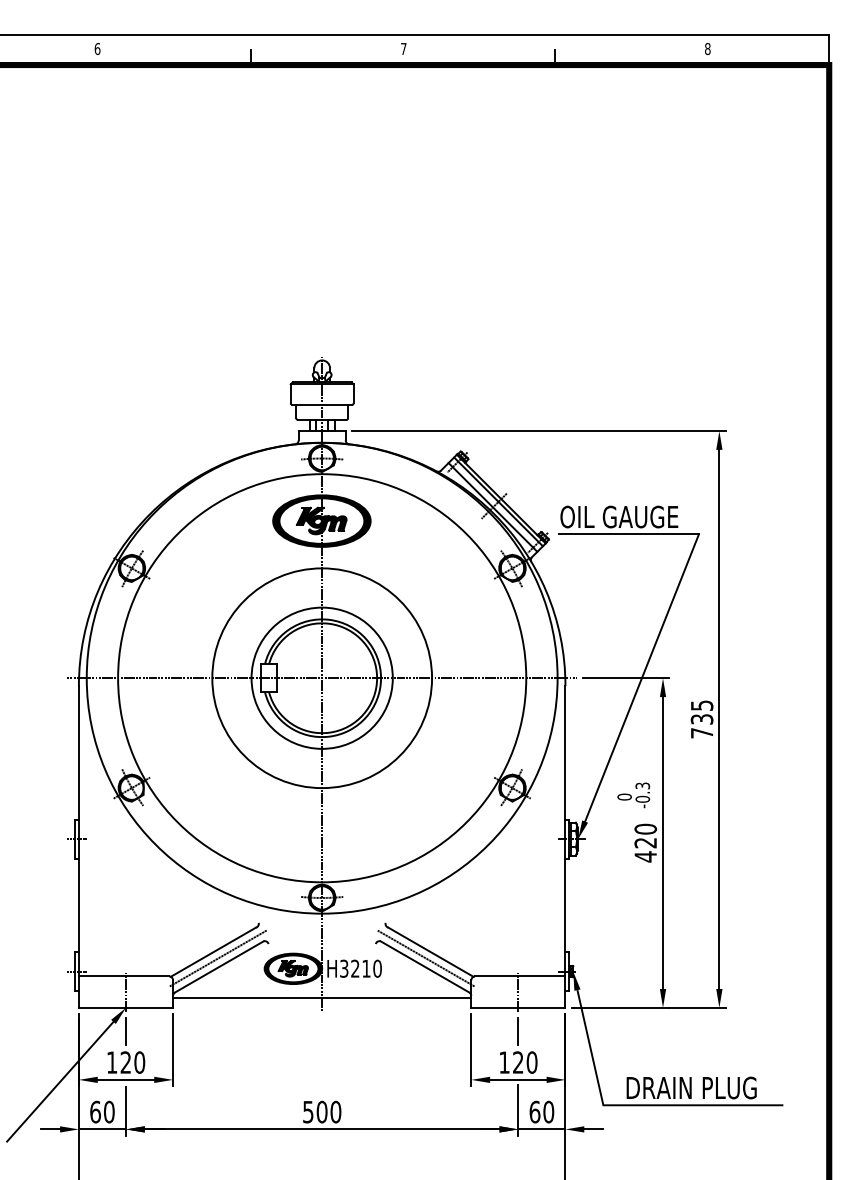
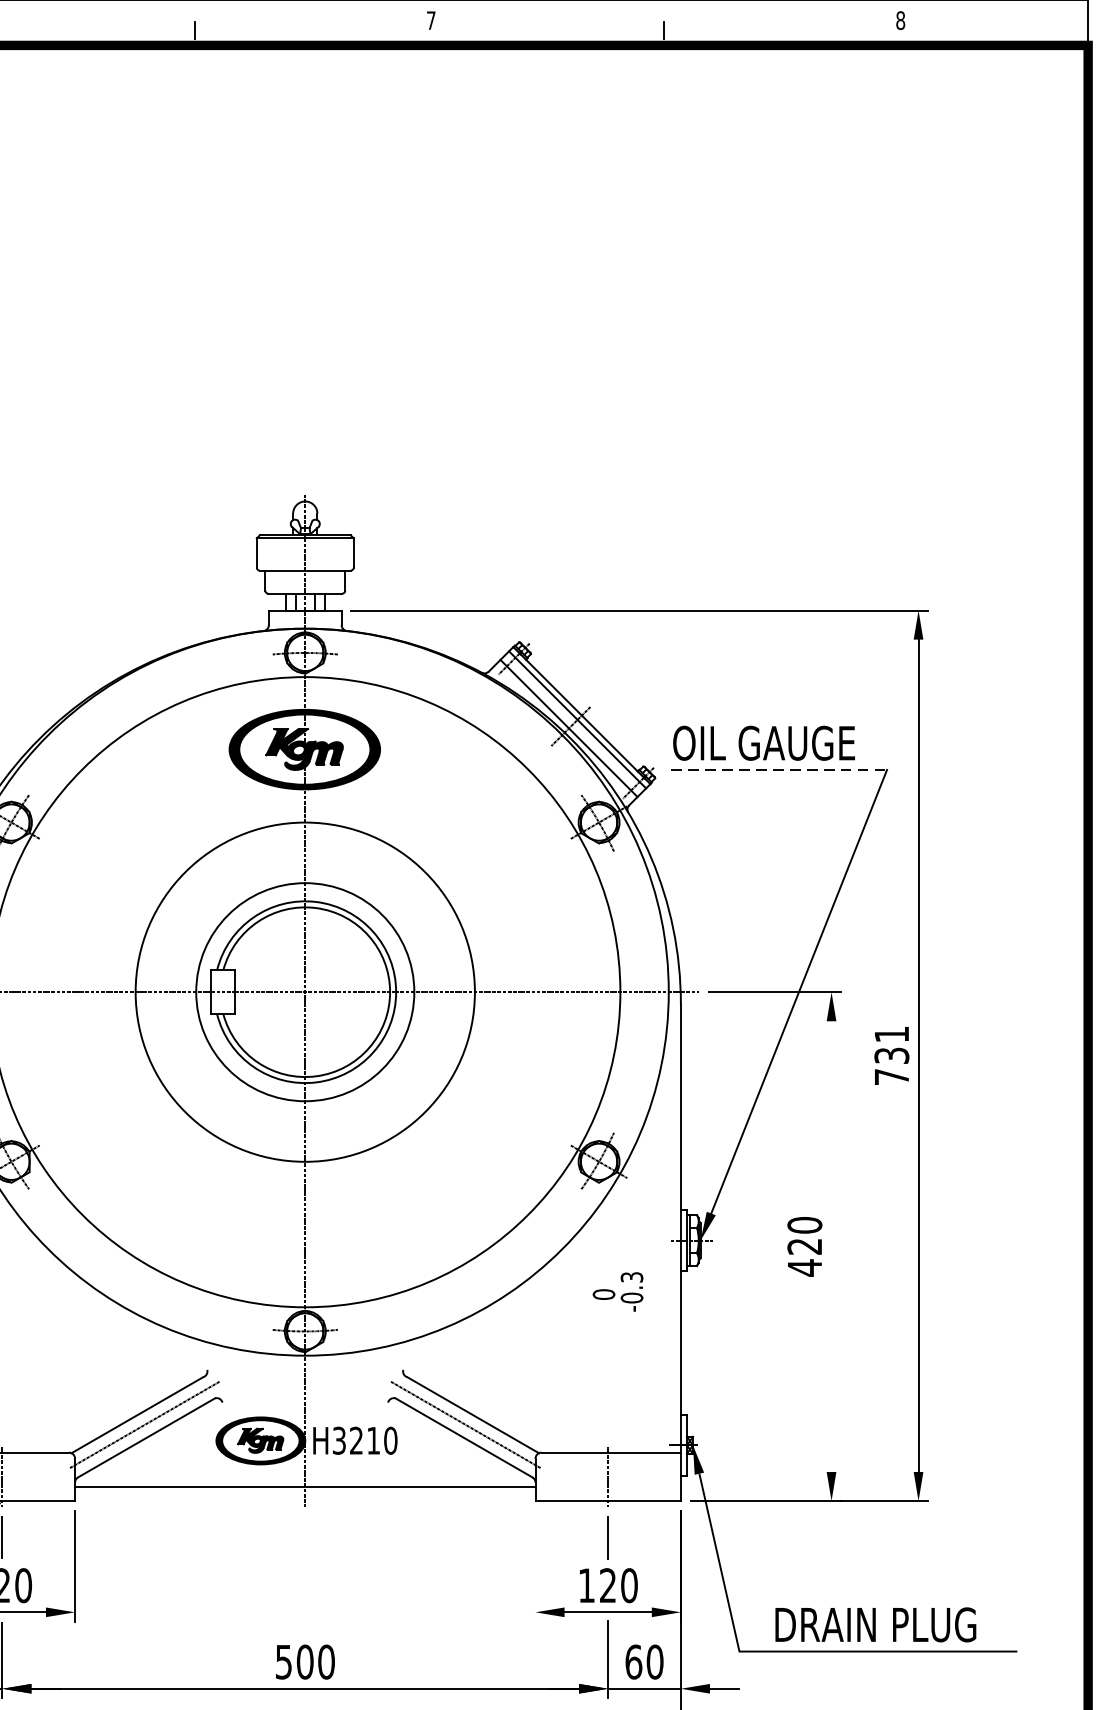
line: (629, 534) -> (779, 770), solid -> dashed
text: (702, 705) -> (892, 1034), 735 -> 731
text: (633, 795) -> (617, 1292), moved
line: (663, 843) -> (832, 1247), removed
line: (471, 1050) -> (535, 1566), removed

